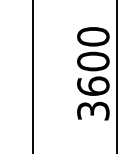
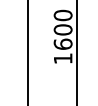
text: (92, 110) -> (62, 58), 3600 -> 1600

